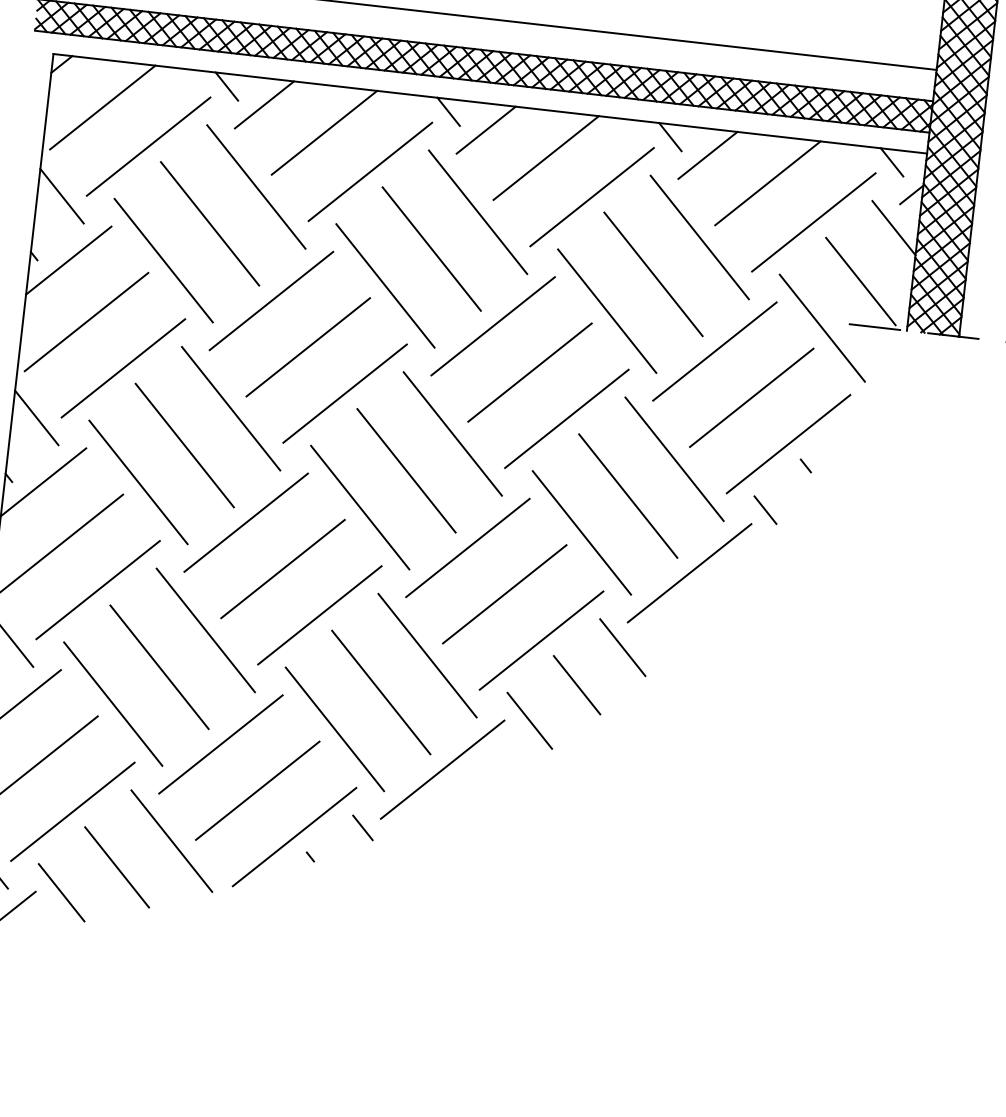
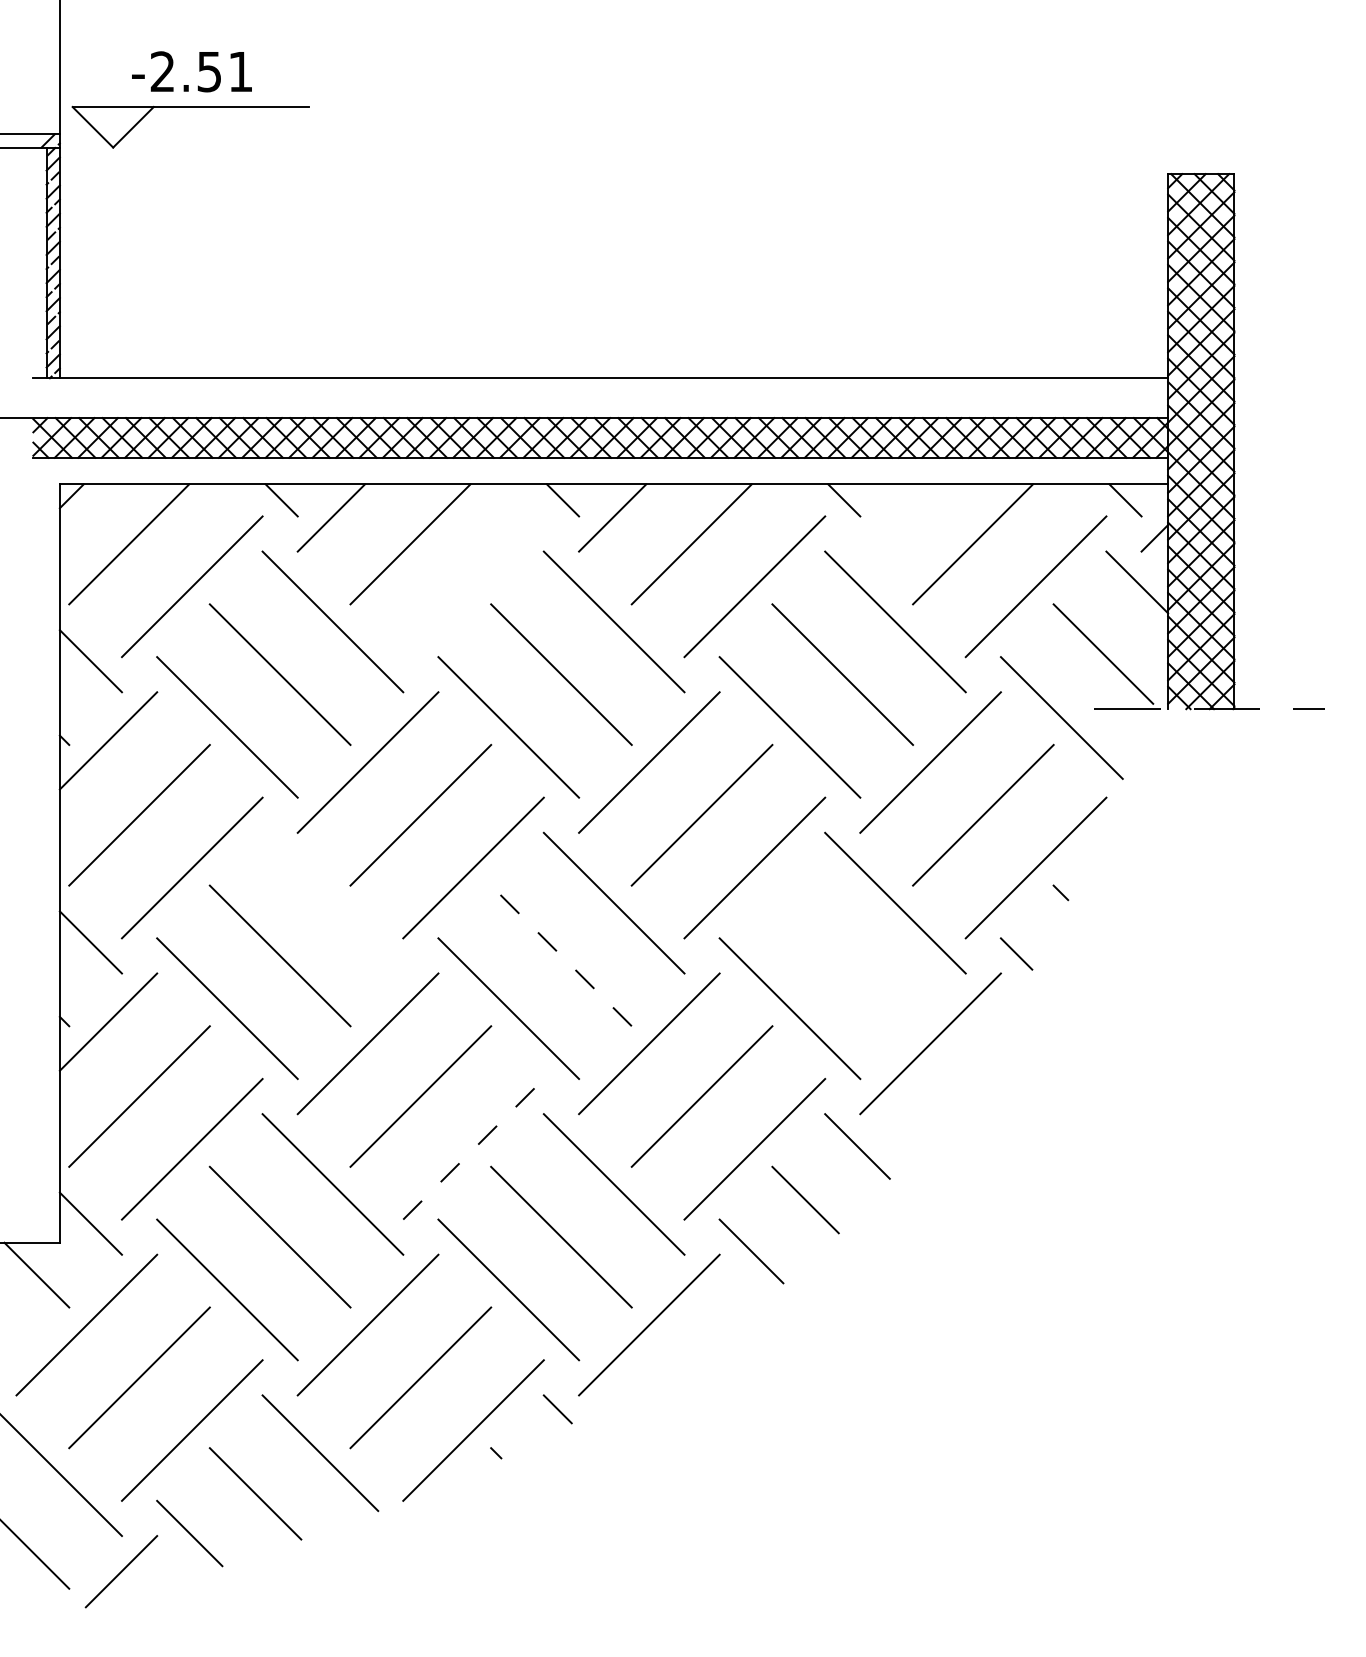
line: (707, 155) -> (893, 517), removed
line: (370, 171) -> (473, 586), removed
line: (230, 408) -> (332, 902), removed
line: (406, 470) -> (561, 955), solid -> dashed
line: (628, 495) -> (842, 955), removed
line: (319, 614) -> (473, 1148), solid -> dashed

